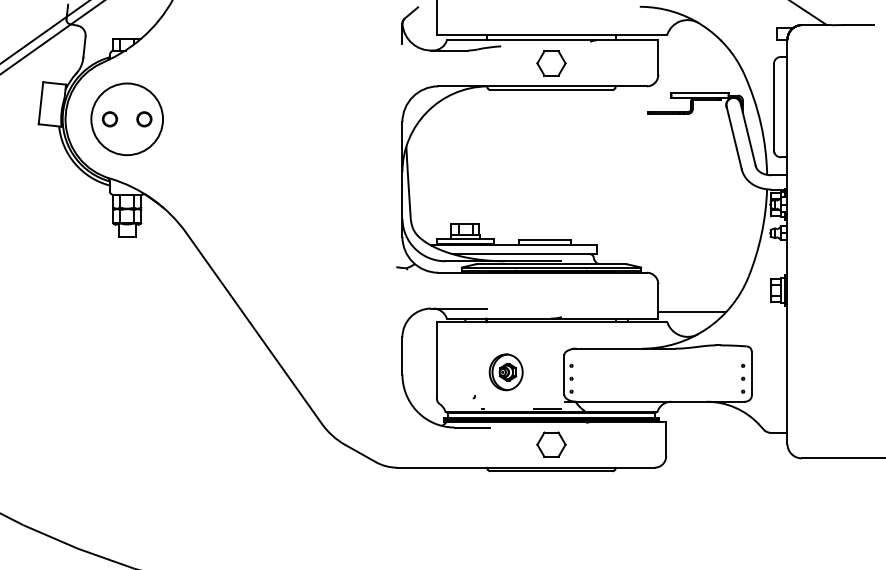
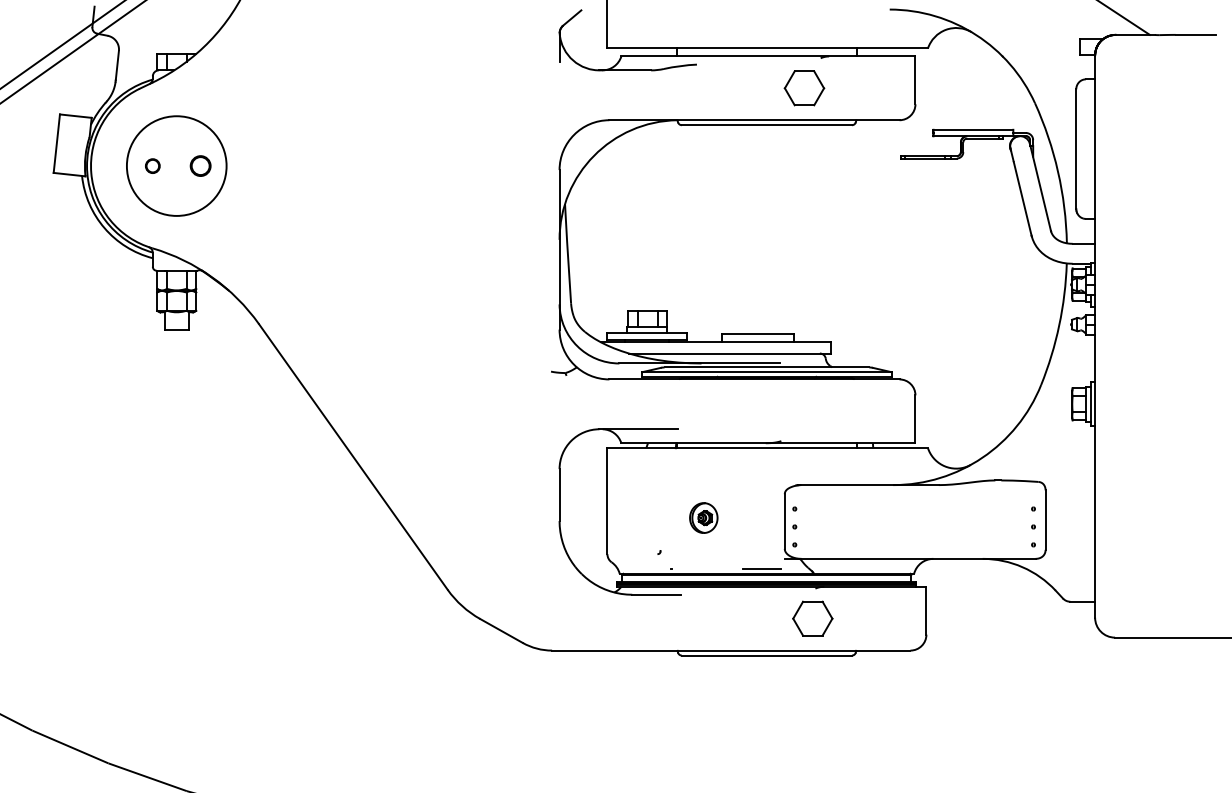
part: (551, 63) -> (804, 88), moved
circle: (109, 119) -> (152, 166), size x0.7
line: (692, 312) -> (963, 434), removed
part: (505, 372) -> (702, 518), size x0.6
part: (551, 444) -> (812, 618), moved

